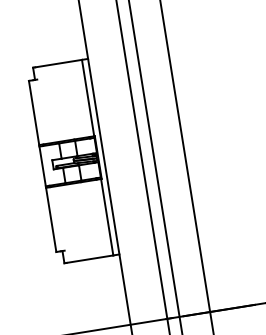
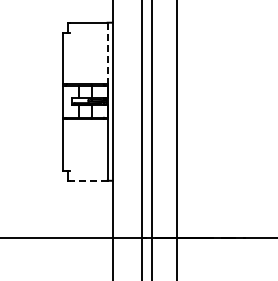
line: (87, 97) -> (107, 53), solid -> dashed
line: (89, 258) -> (88, 180), solid -> dashed

